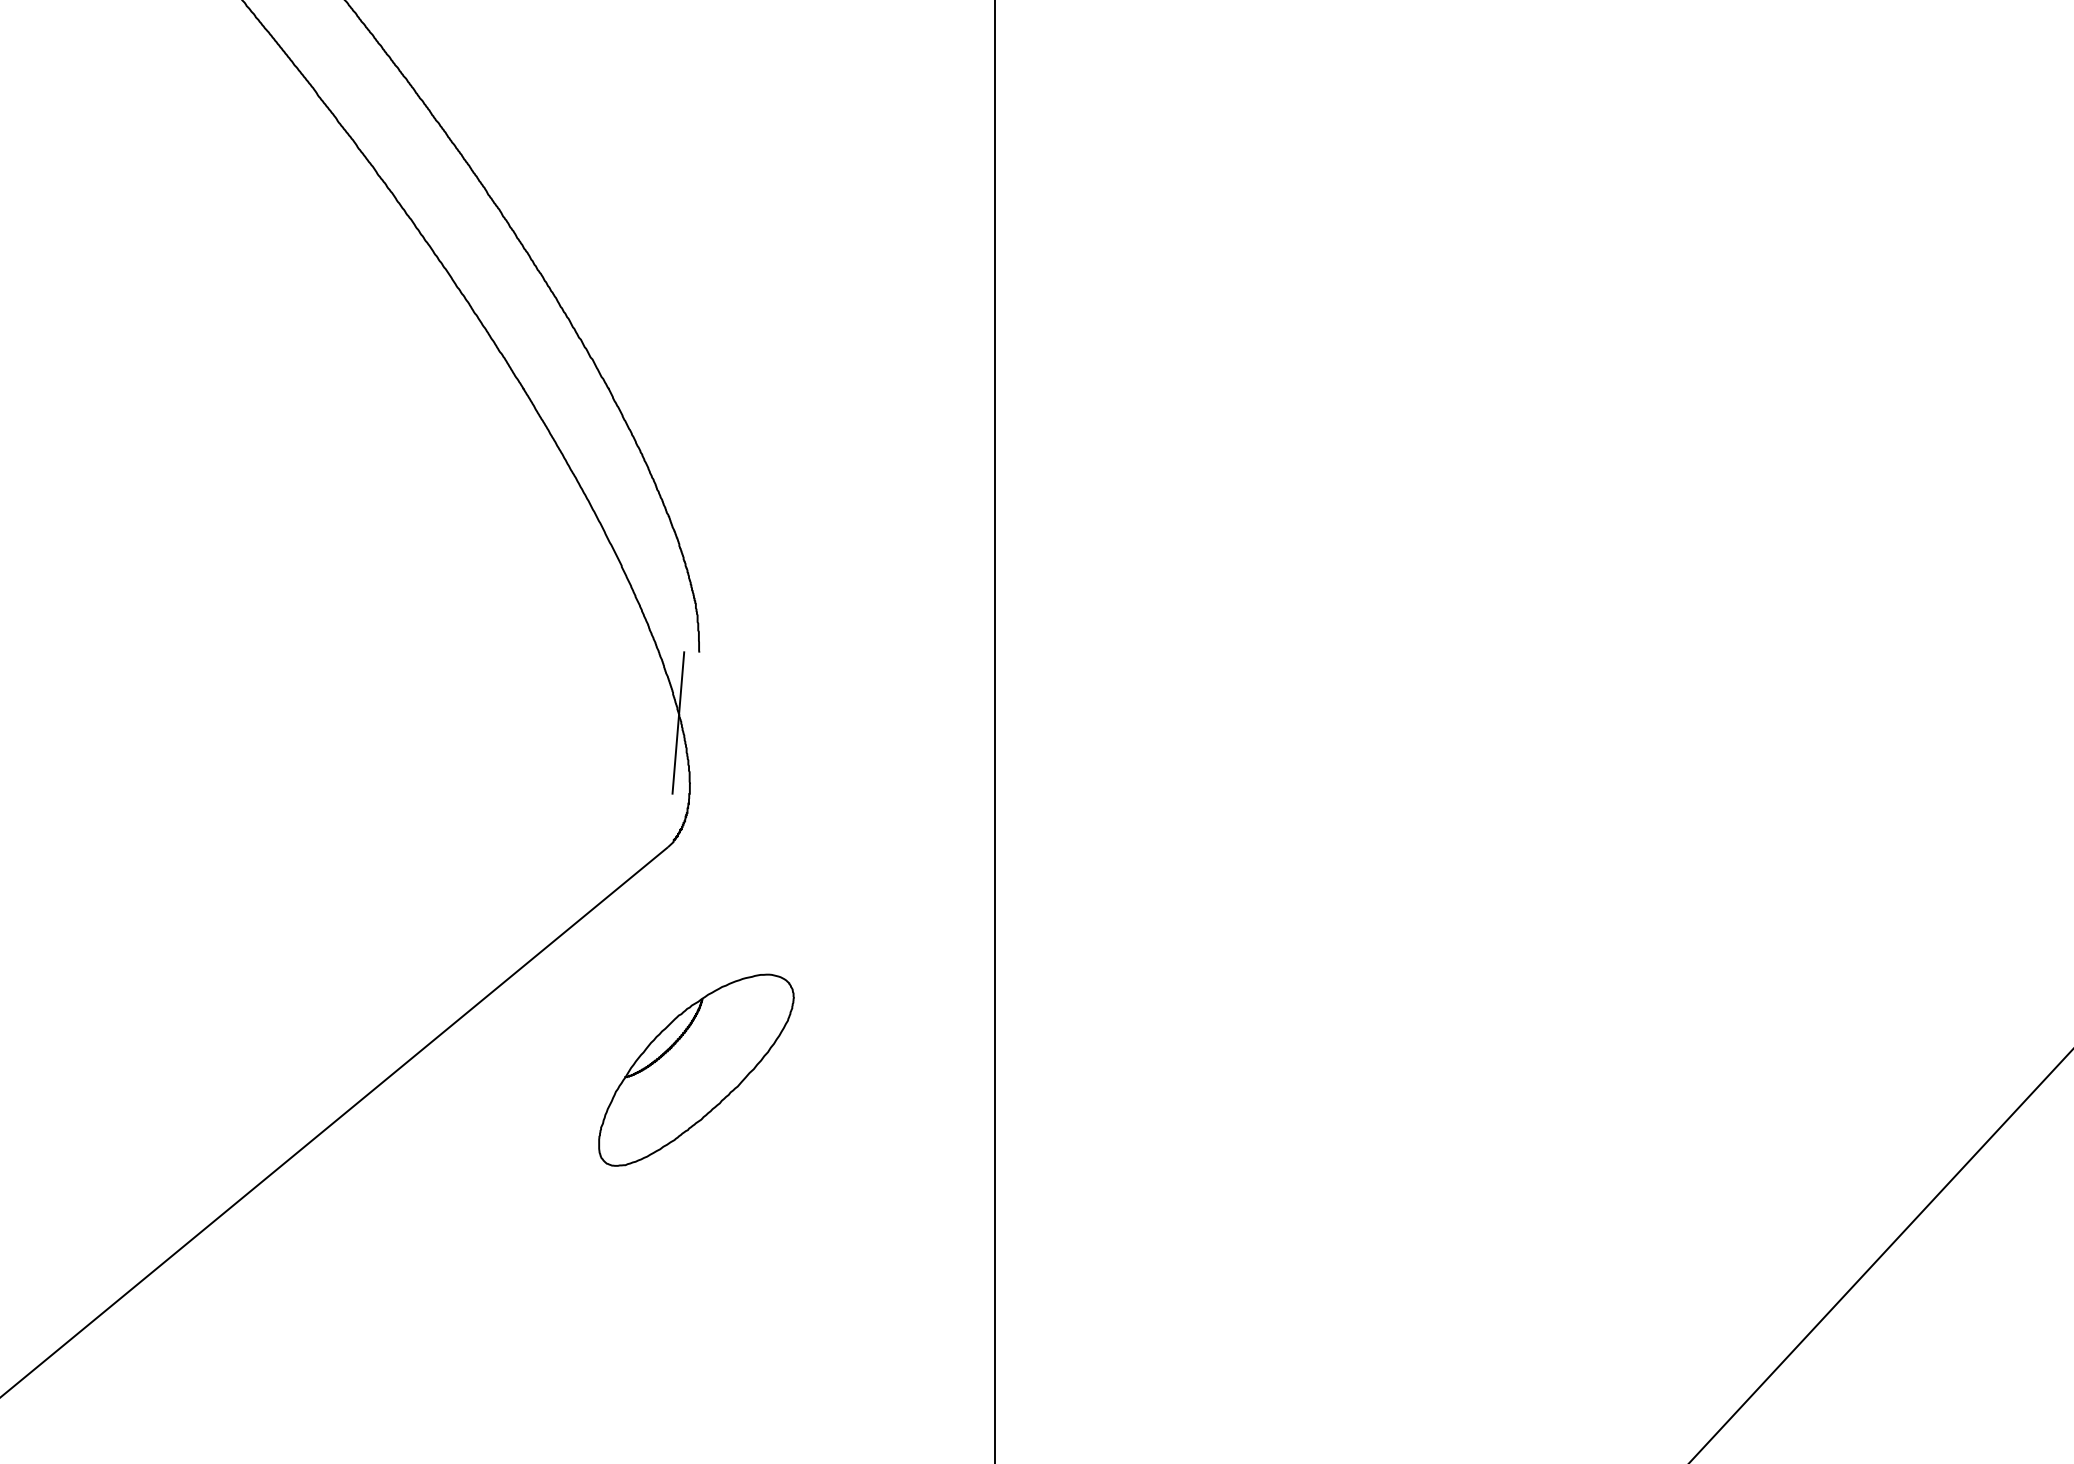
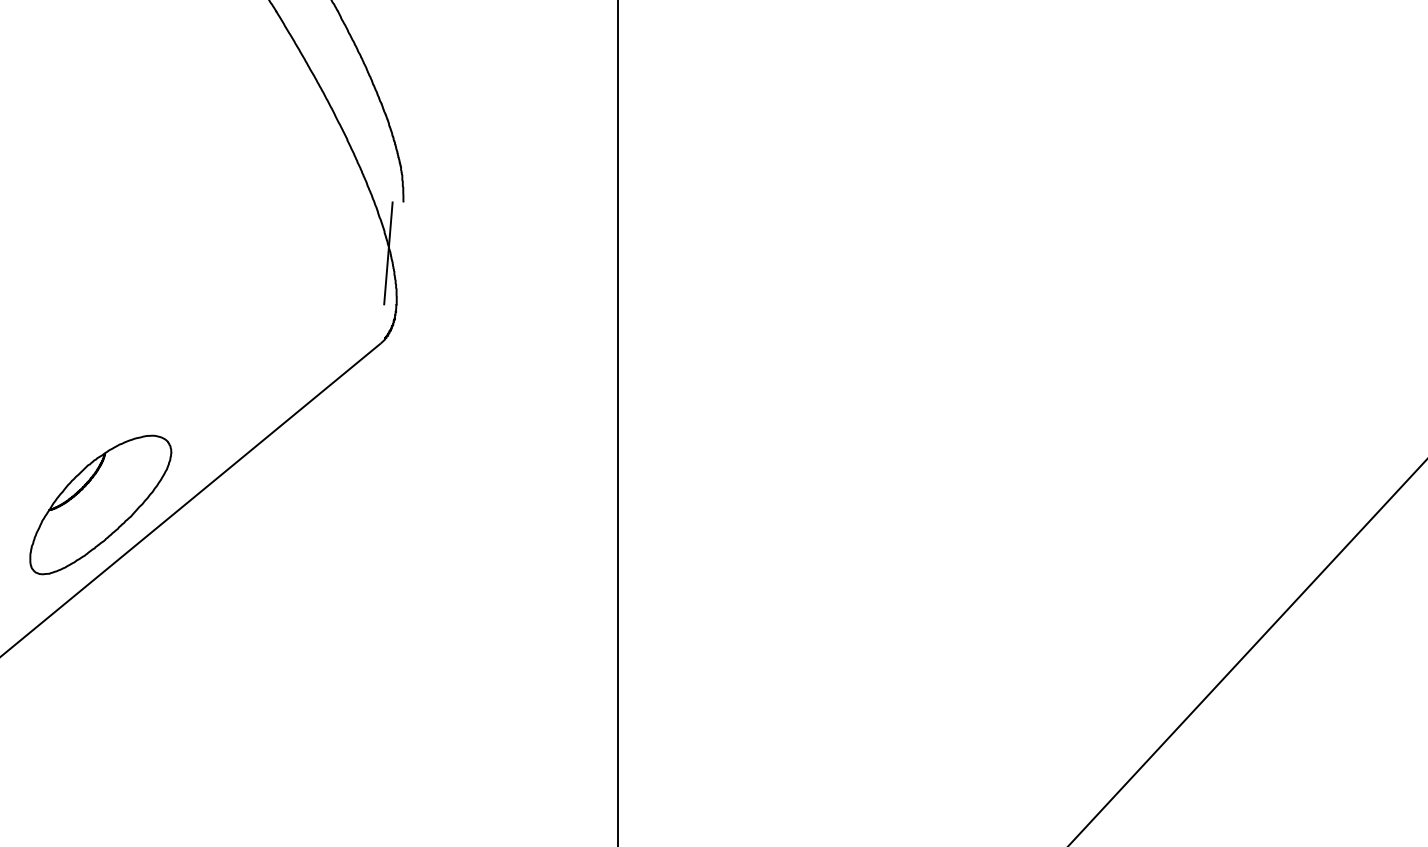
part: (696, 1069) -> (100, 504), moved

